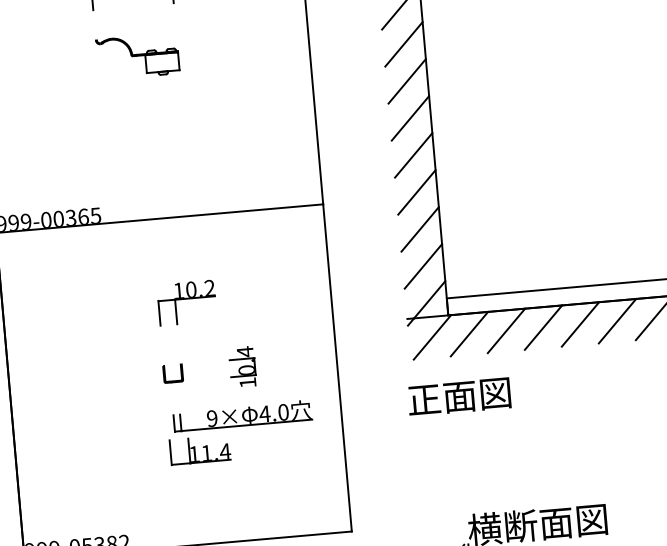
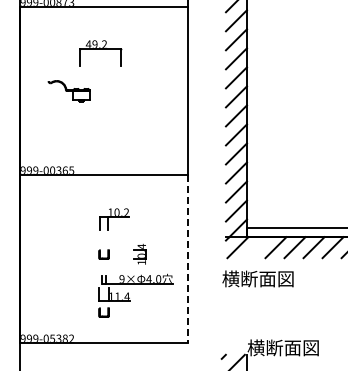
part: (136, 57) -> (68, 91), moved
line: (468, 333) -> (256, 247), removed
line: (338, 368) -> (188, 259), solid -> dashed
text: (475, 394) -> (257, 278), 正面図 -> 横断面図
part: (181, 486) -> (103, 312), added

